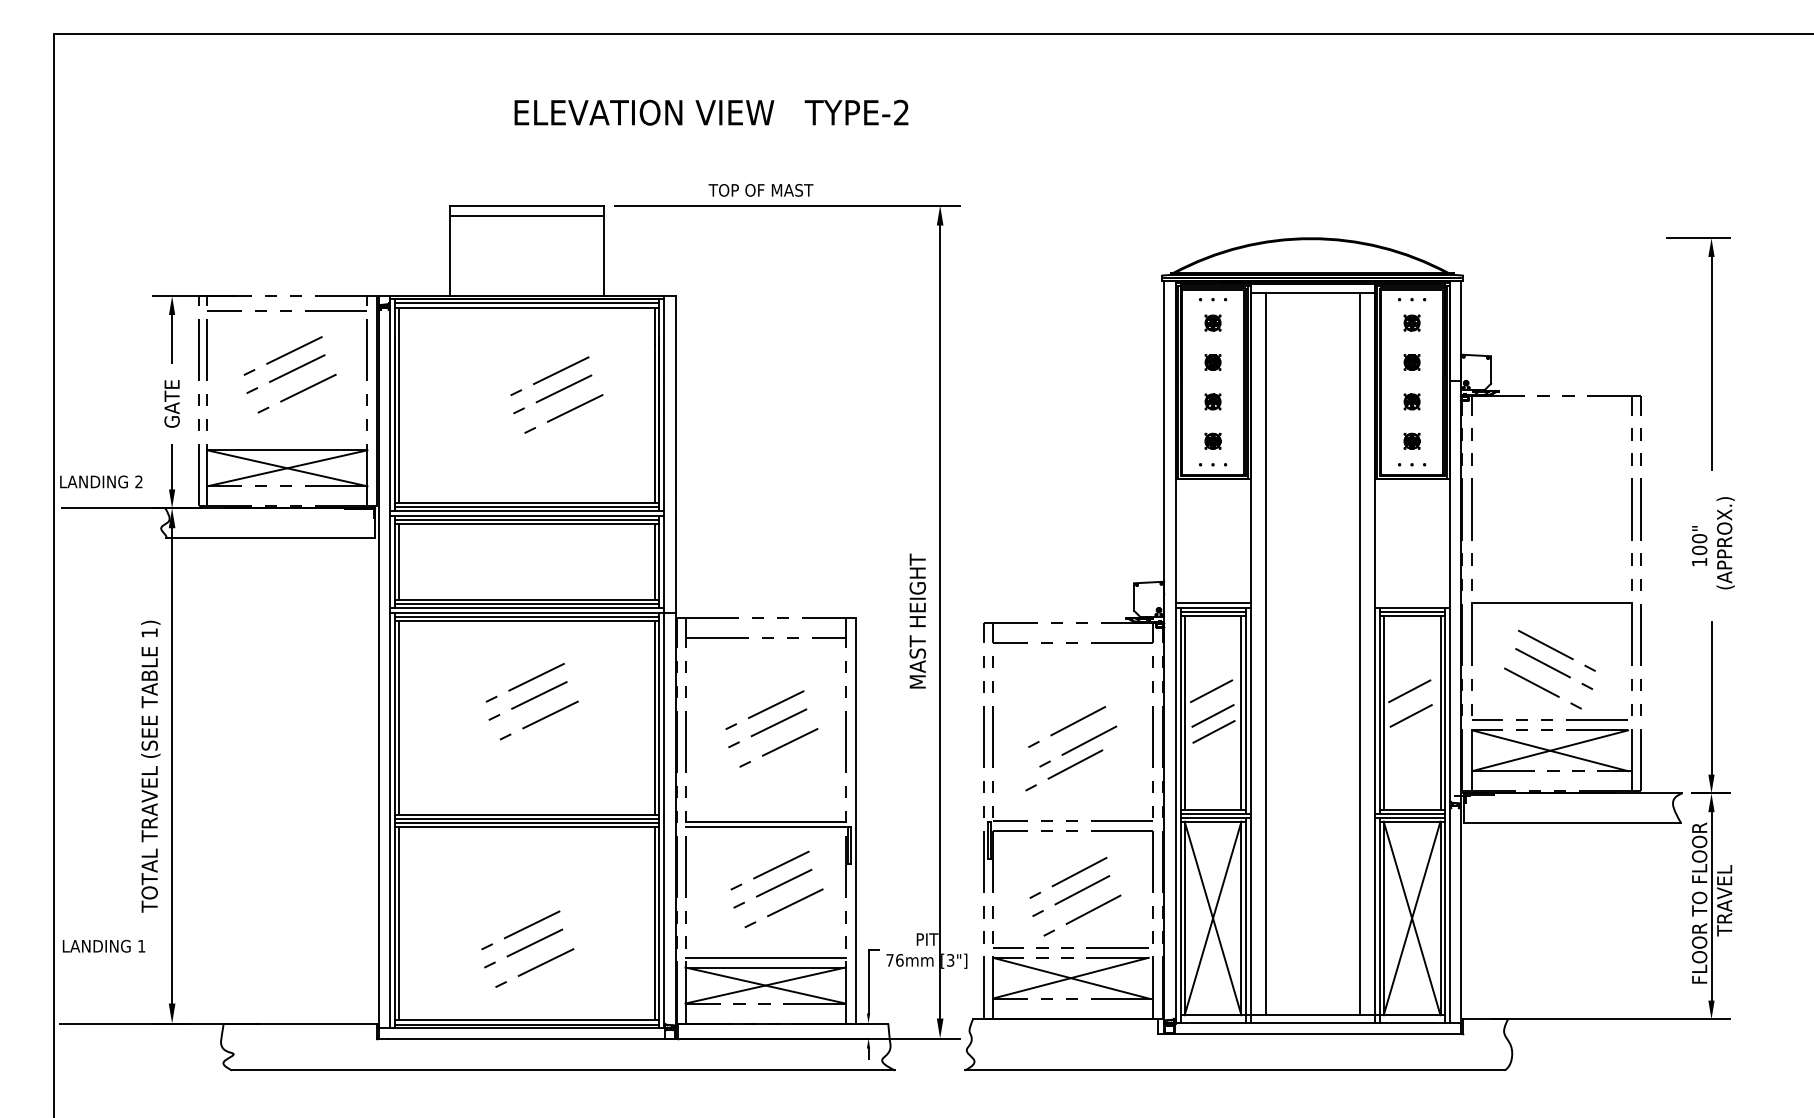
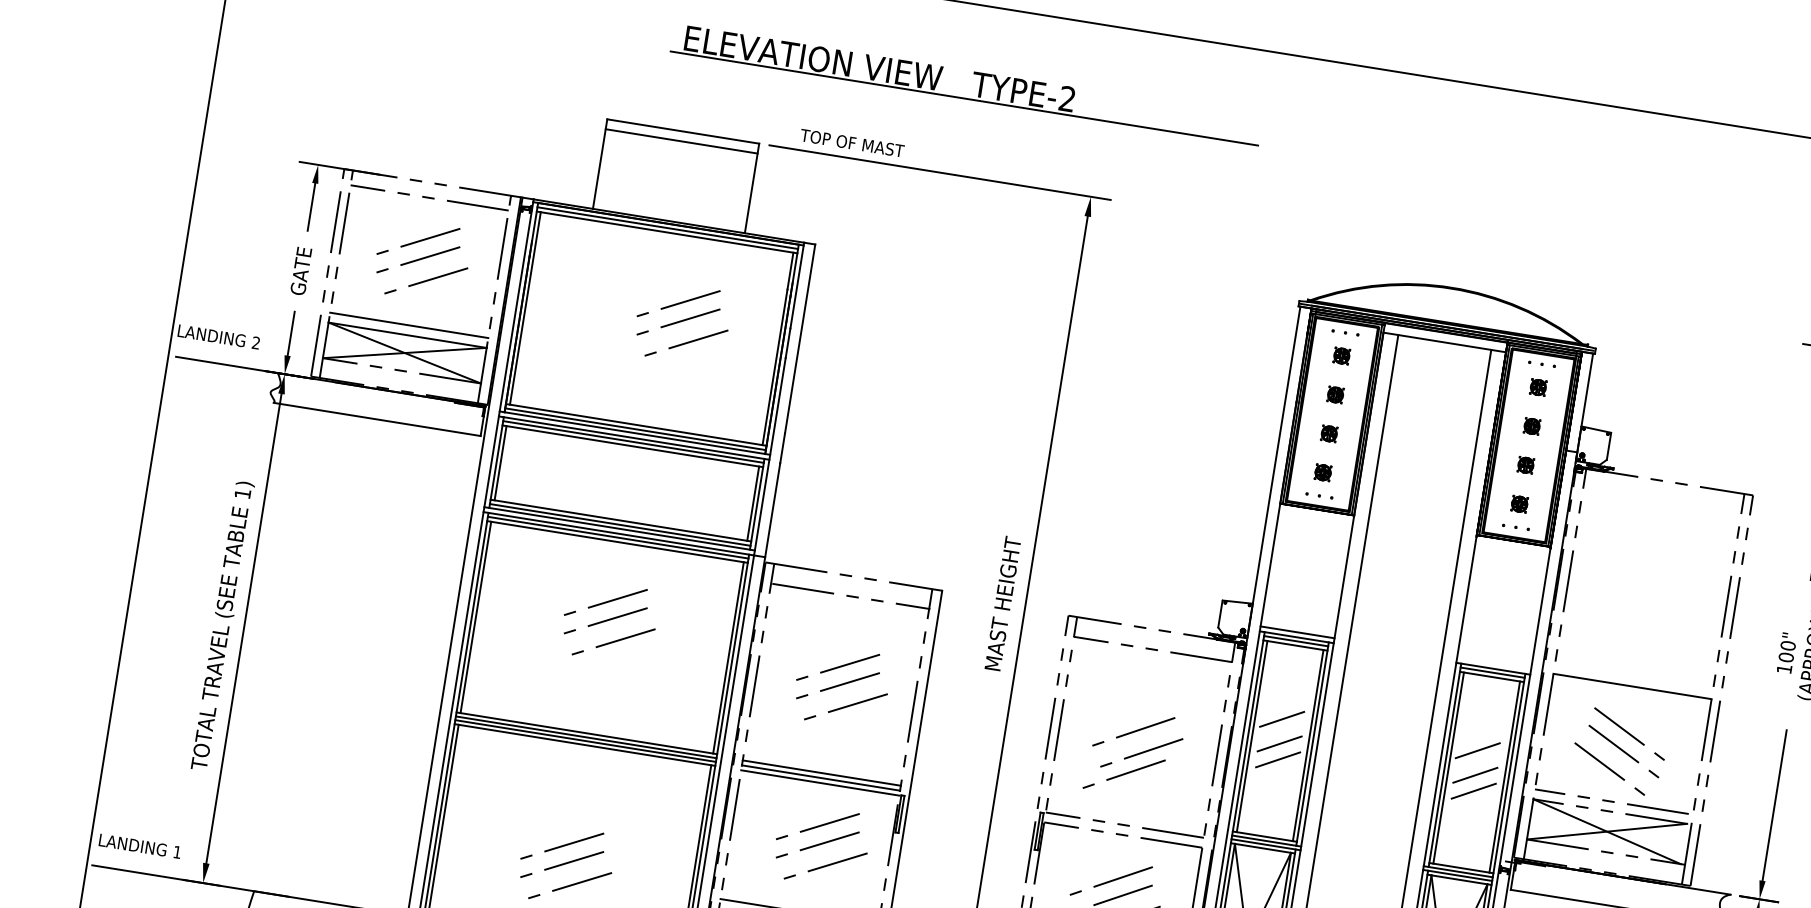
line: (799, 128) -> (964, 98), added
text: (760, 190) -> (851, 143), moved
line: (287, 440) -> (409, 325), added
line: (1411, 731) -> (1473, 790), added
line: (765, 817) -> (821, 773), added
text: (103, 945) -> (139, 845), moved

